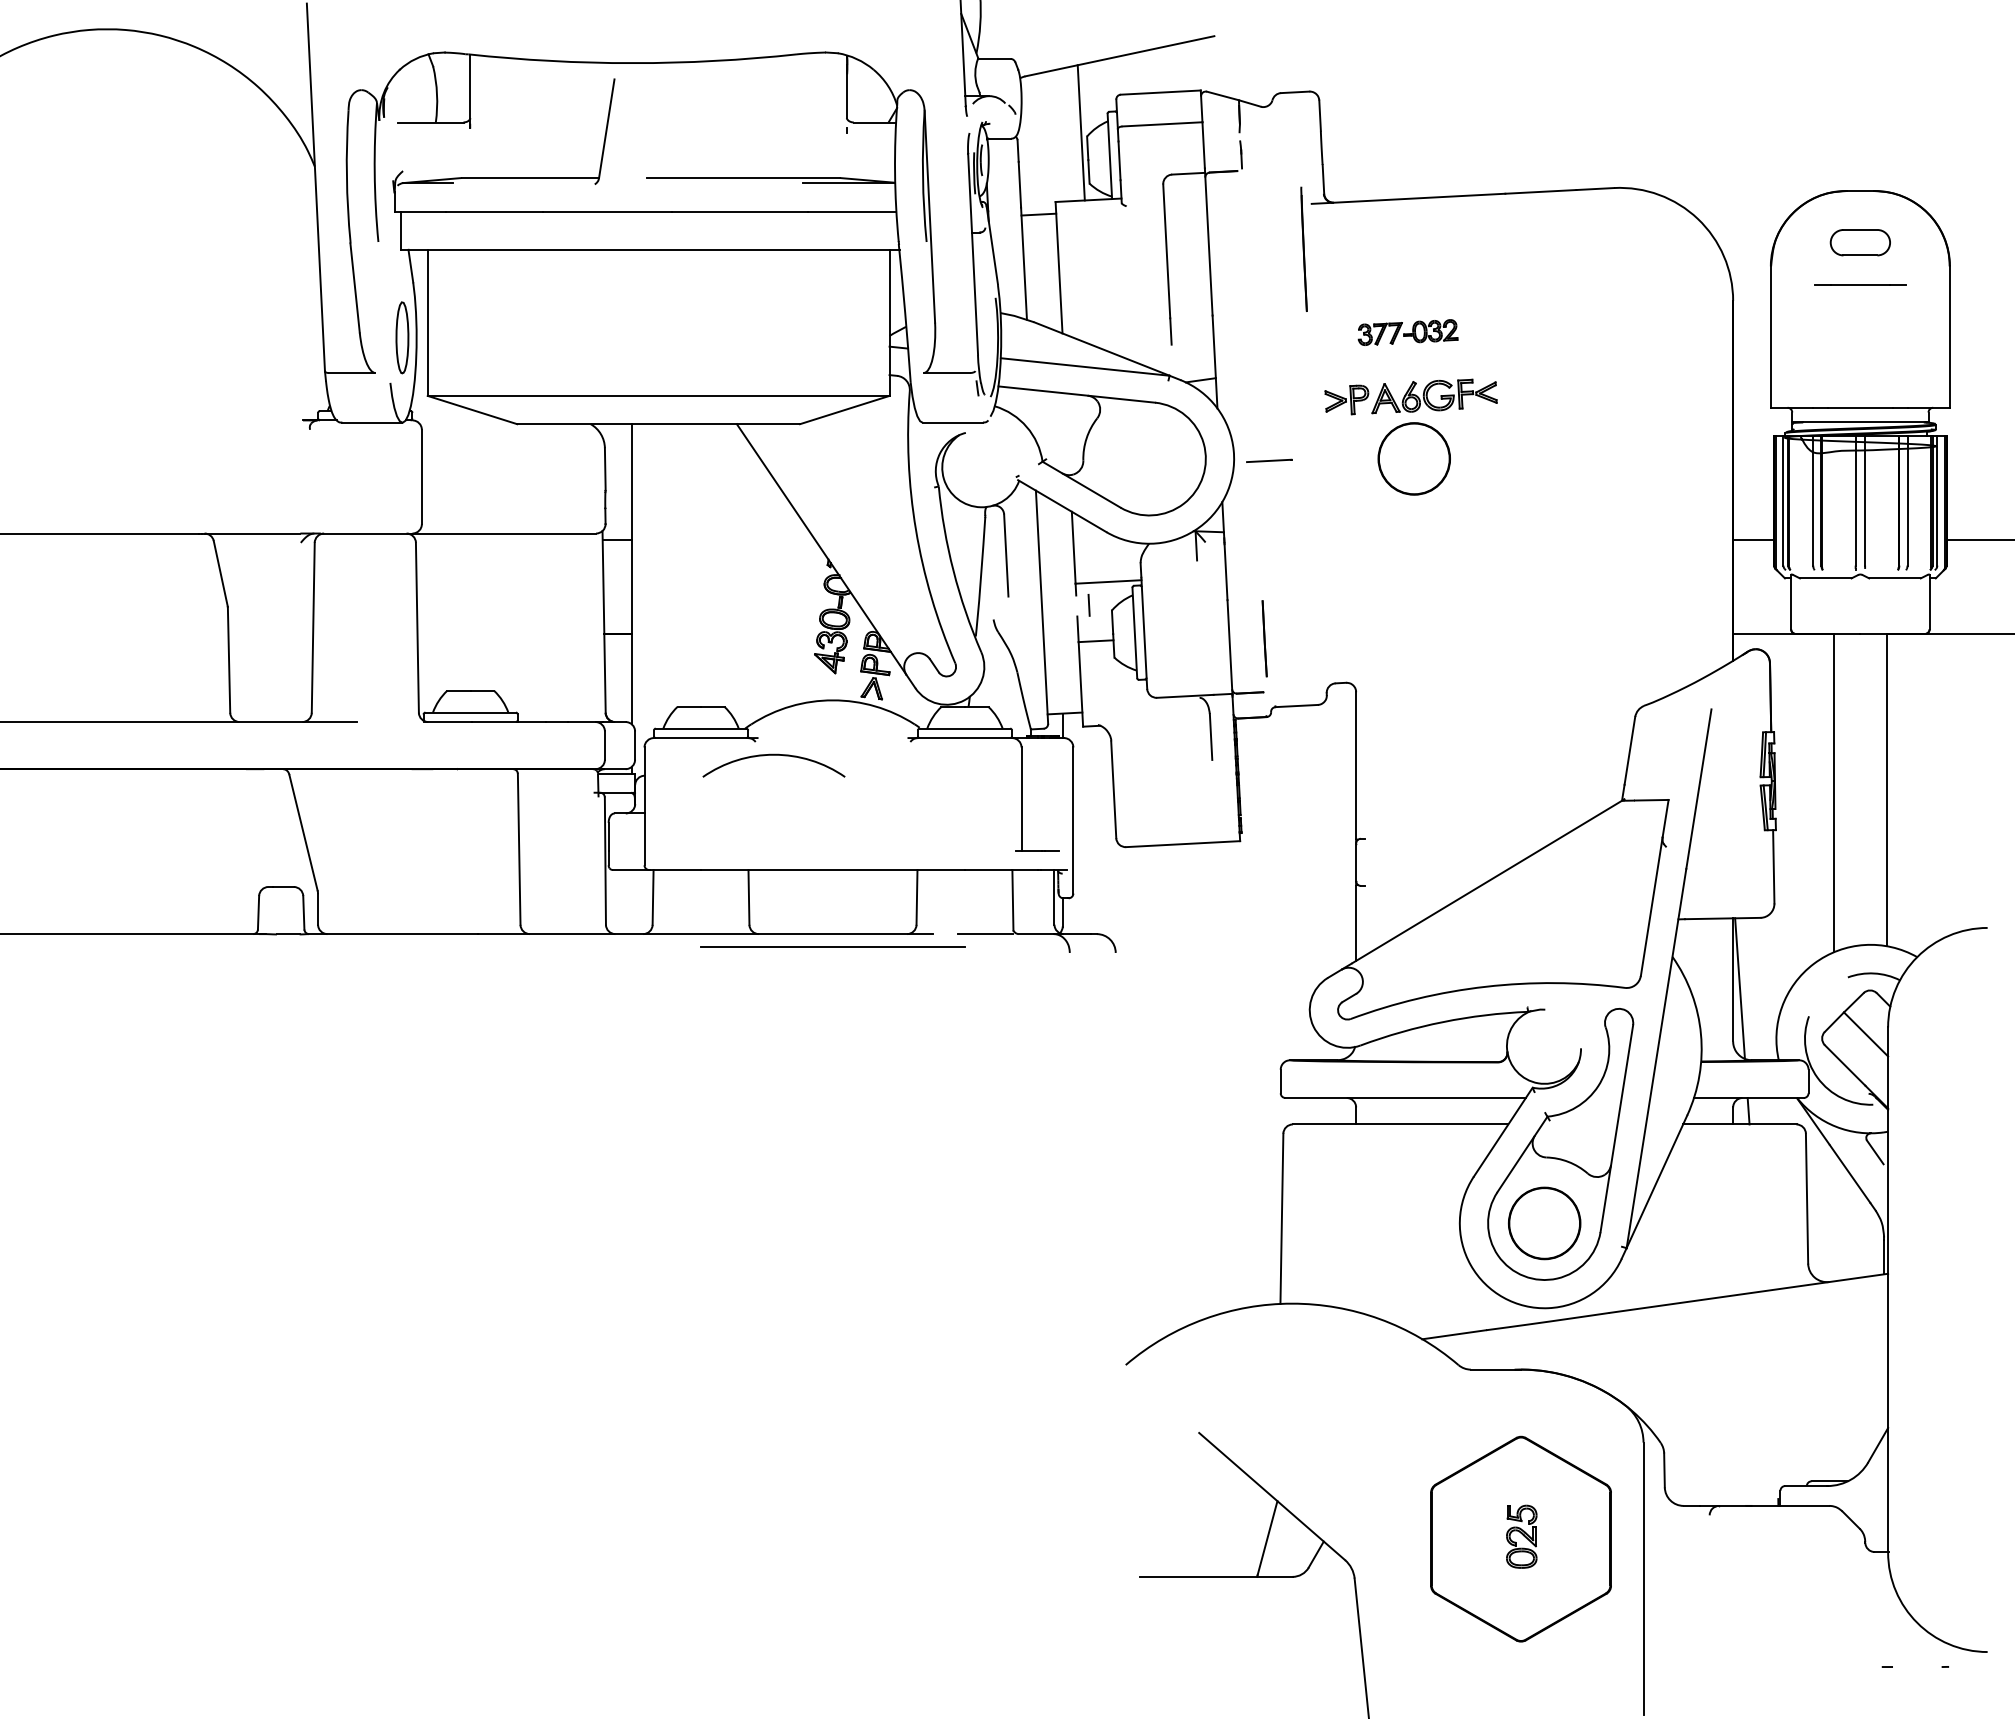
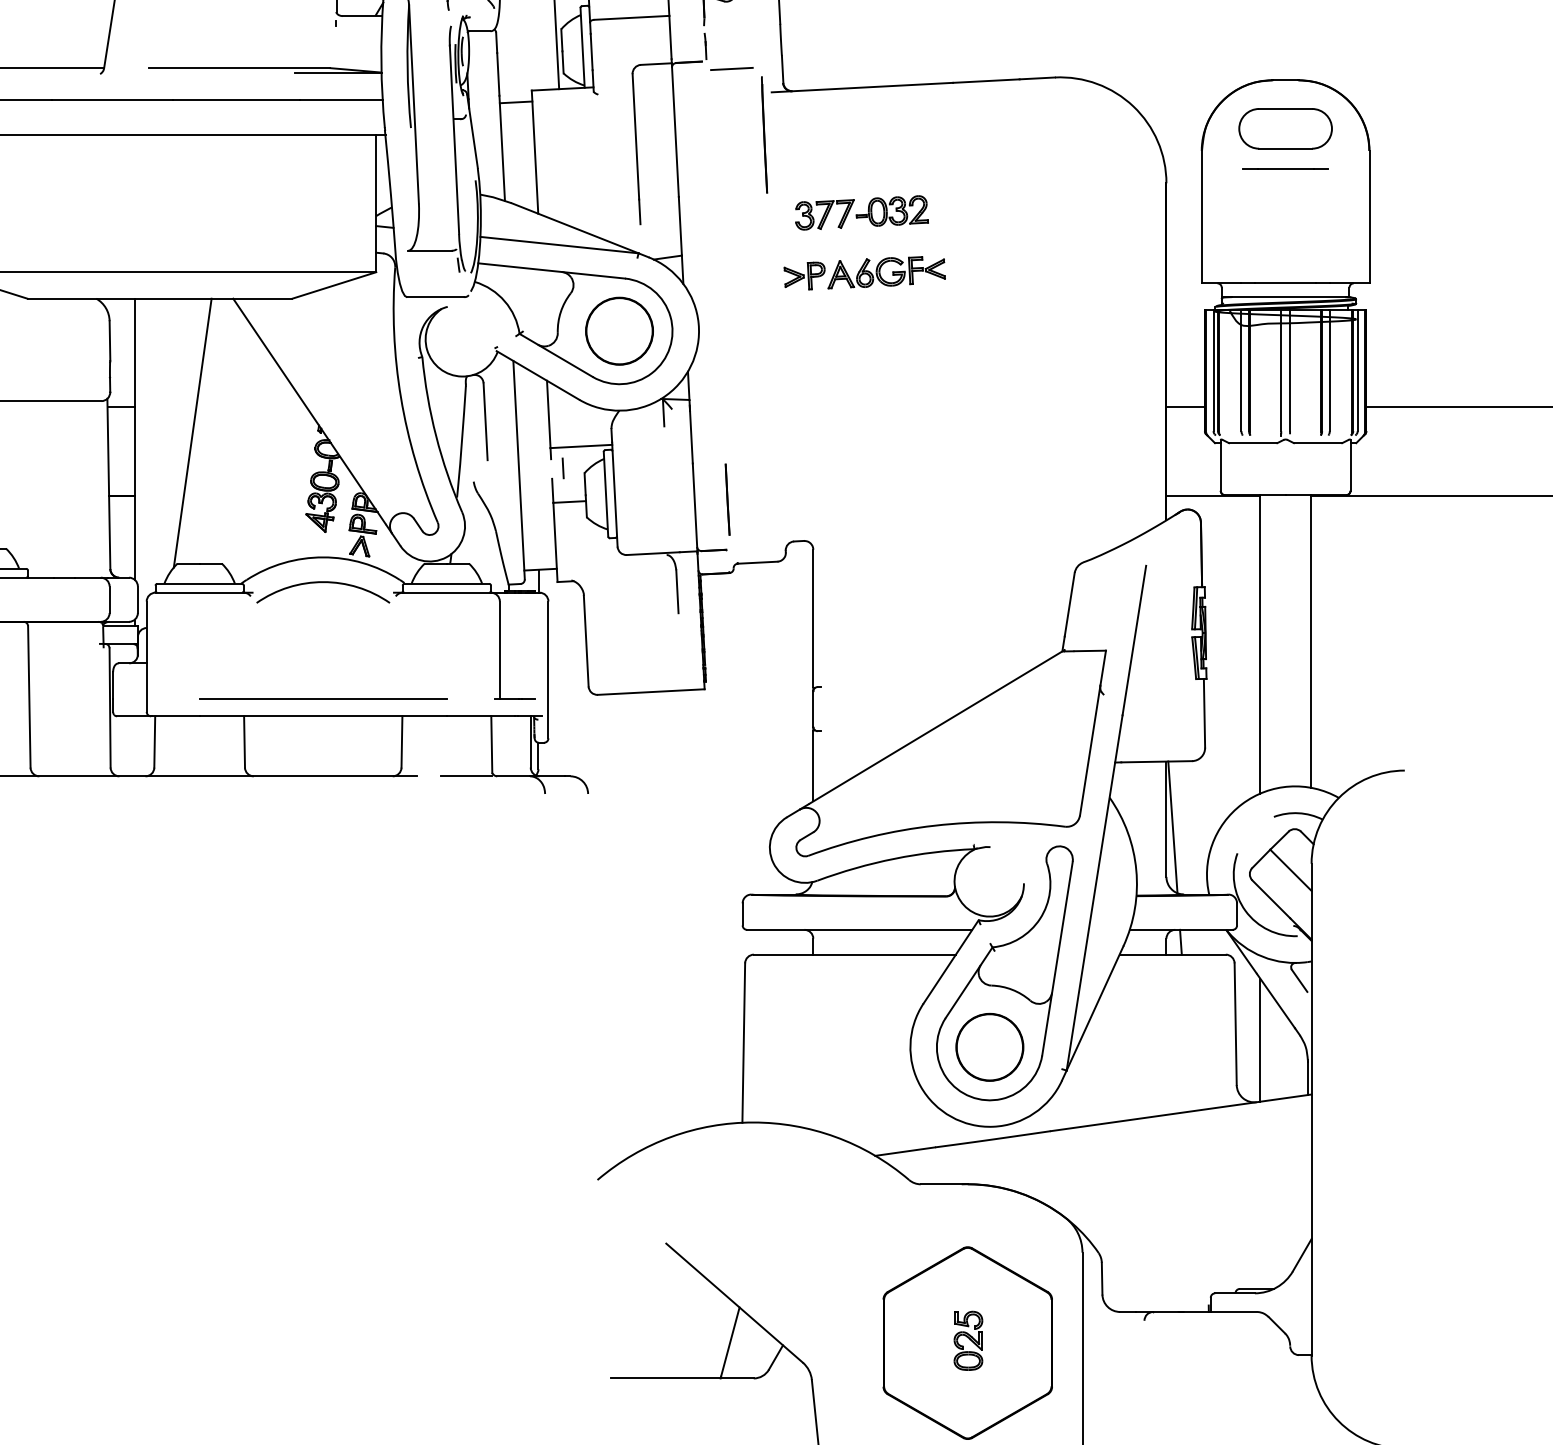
part: (1860, 242) -> (1285, 128), size x1.67
part: (1407, 332) -> (861, 212), size x1.43
circle: (1413, 458) -> (618, 330), moved
line: (1269, 460) -> (732, 68), moved
line: (693, 567) -> (192, 432), added
arc: (773, 755) -> (322, 582), moved
line: (832, 946) -> (322, 698), moved
line: (1833, 1215) -> (1260, 1039), added

